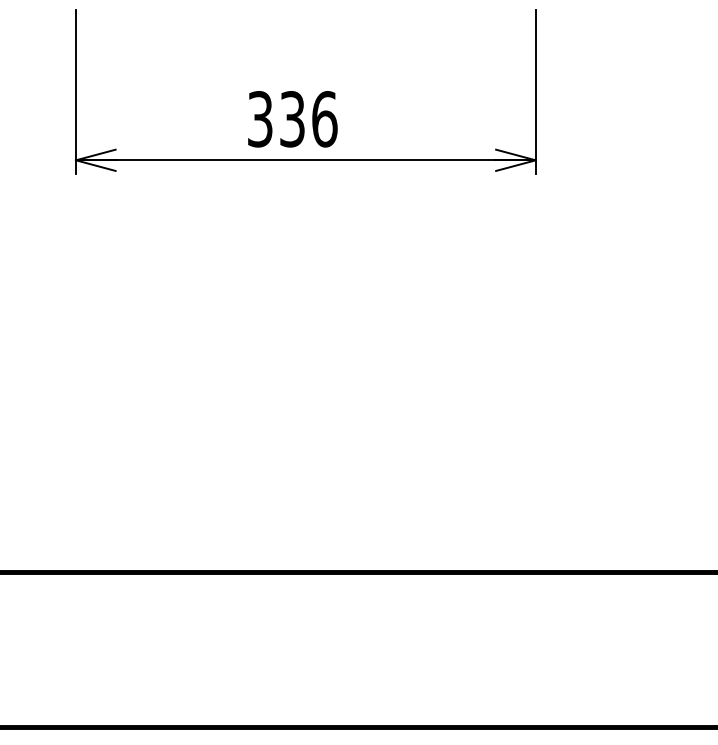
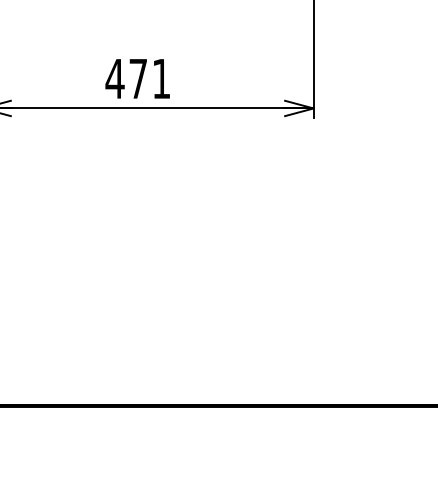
text: (291, 119) -> (137, 79), 336 -> 471

